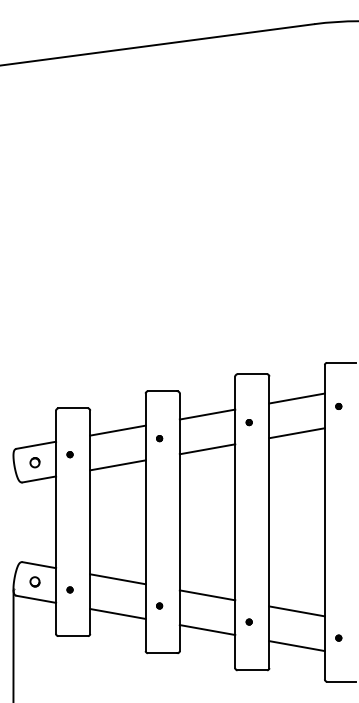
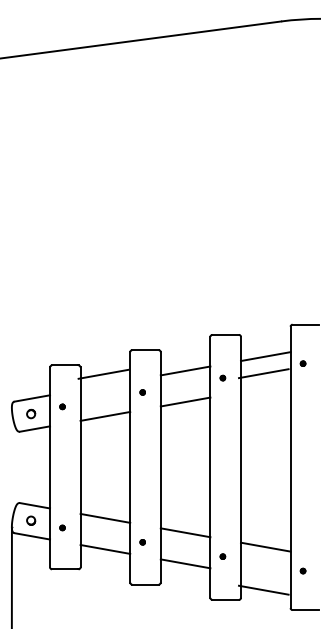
line: (118, 429) -> (103, 373), moved
line: (296, 433) -> (263, 373), moved
line: (296, 645) -> (263, 589), moved

